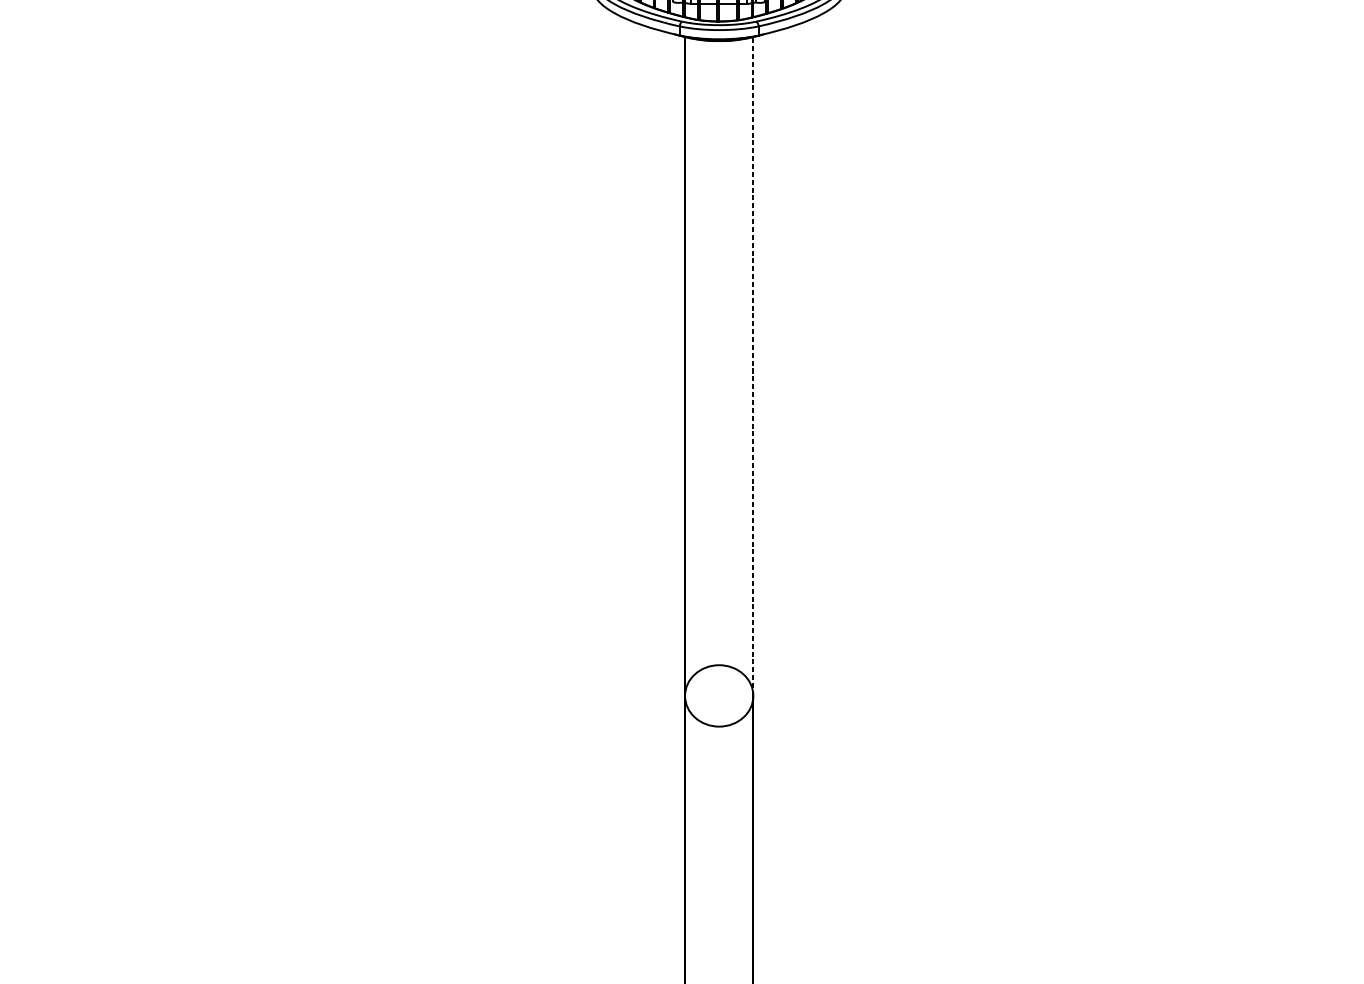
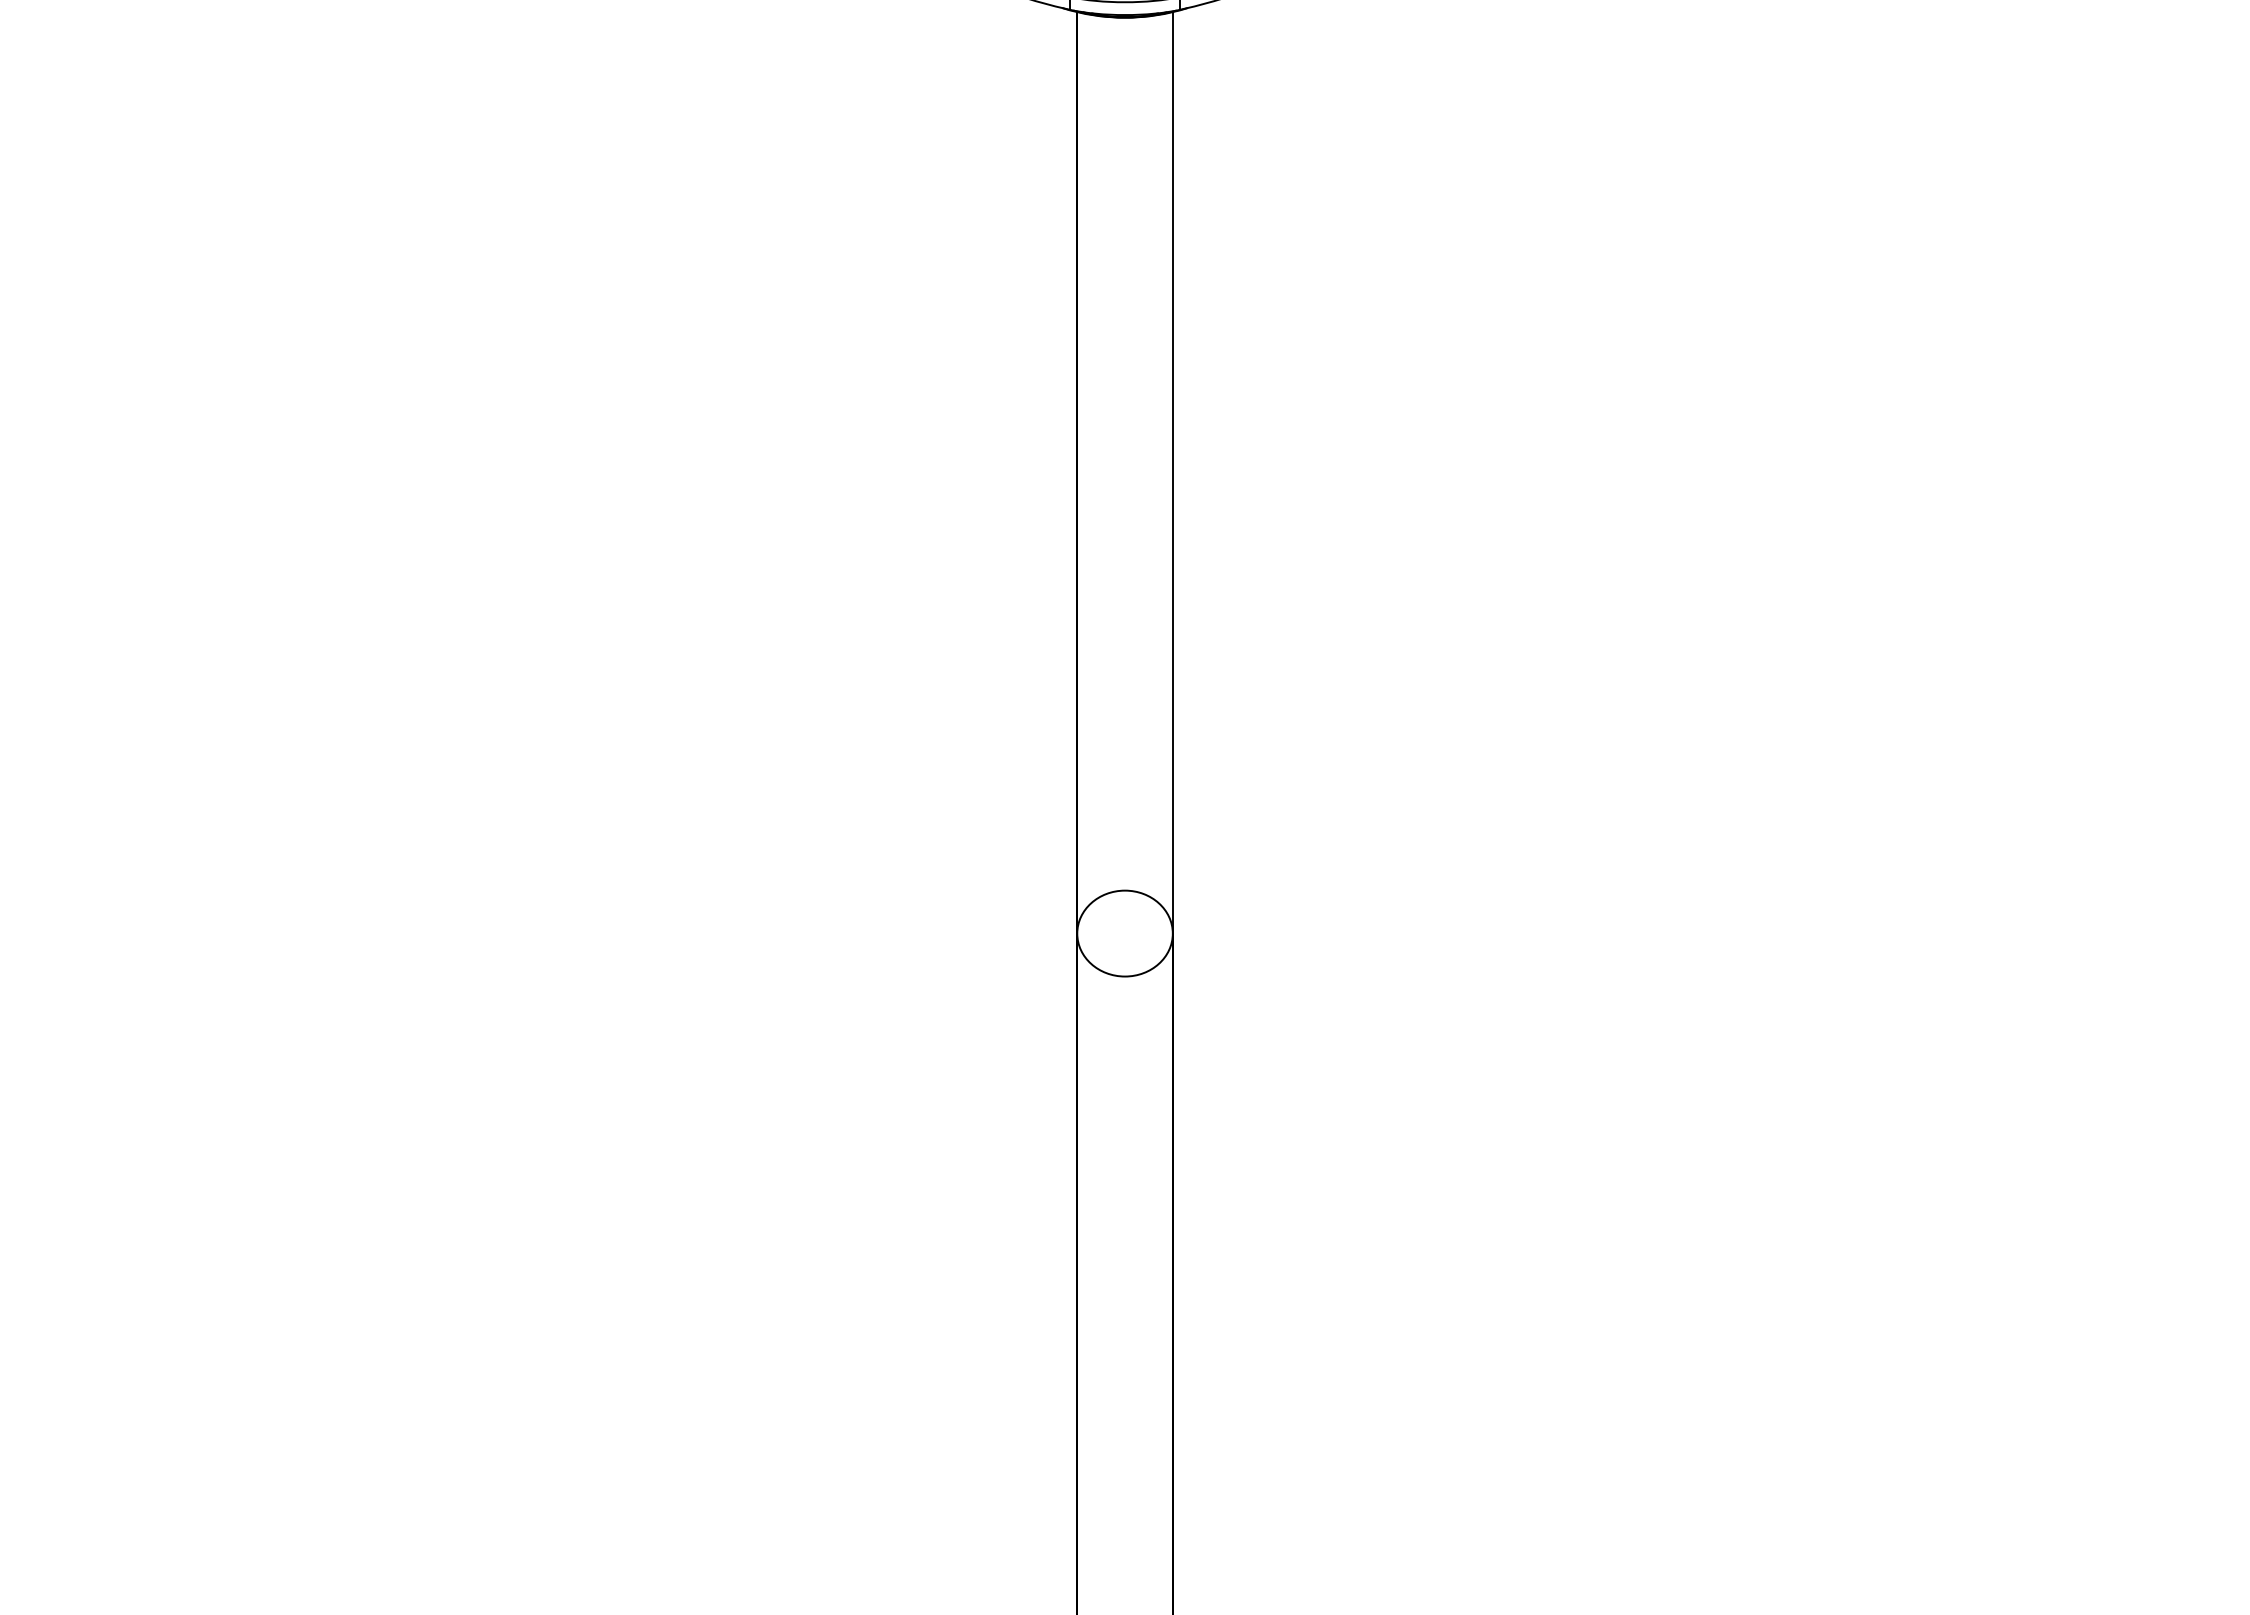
line: (753, 366) -> (1172, 472), dashed -> solid

